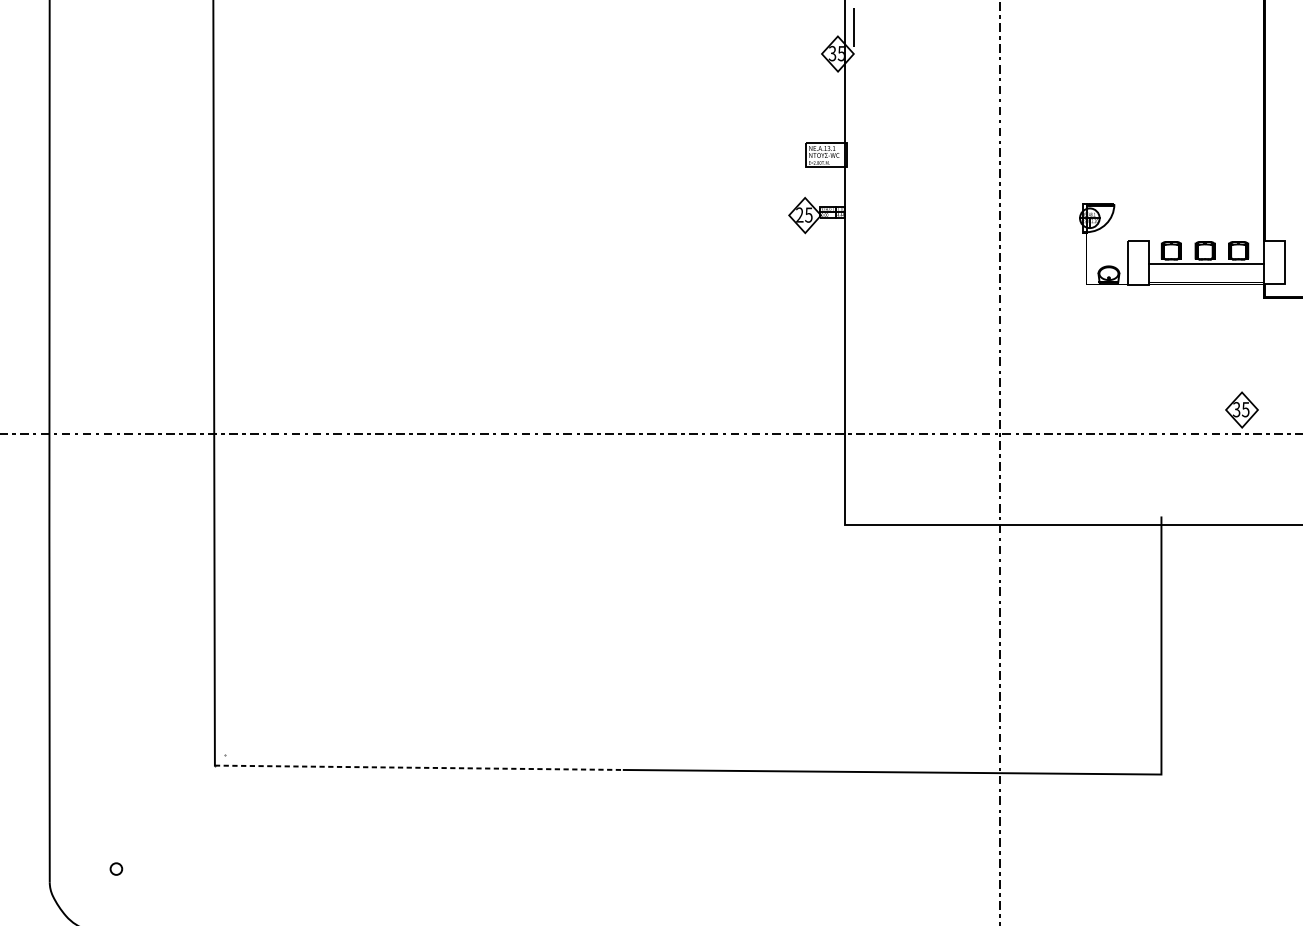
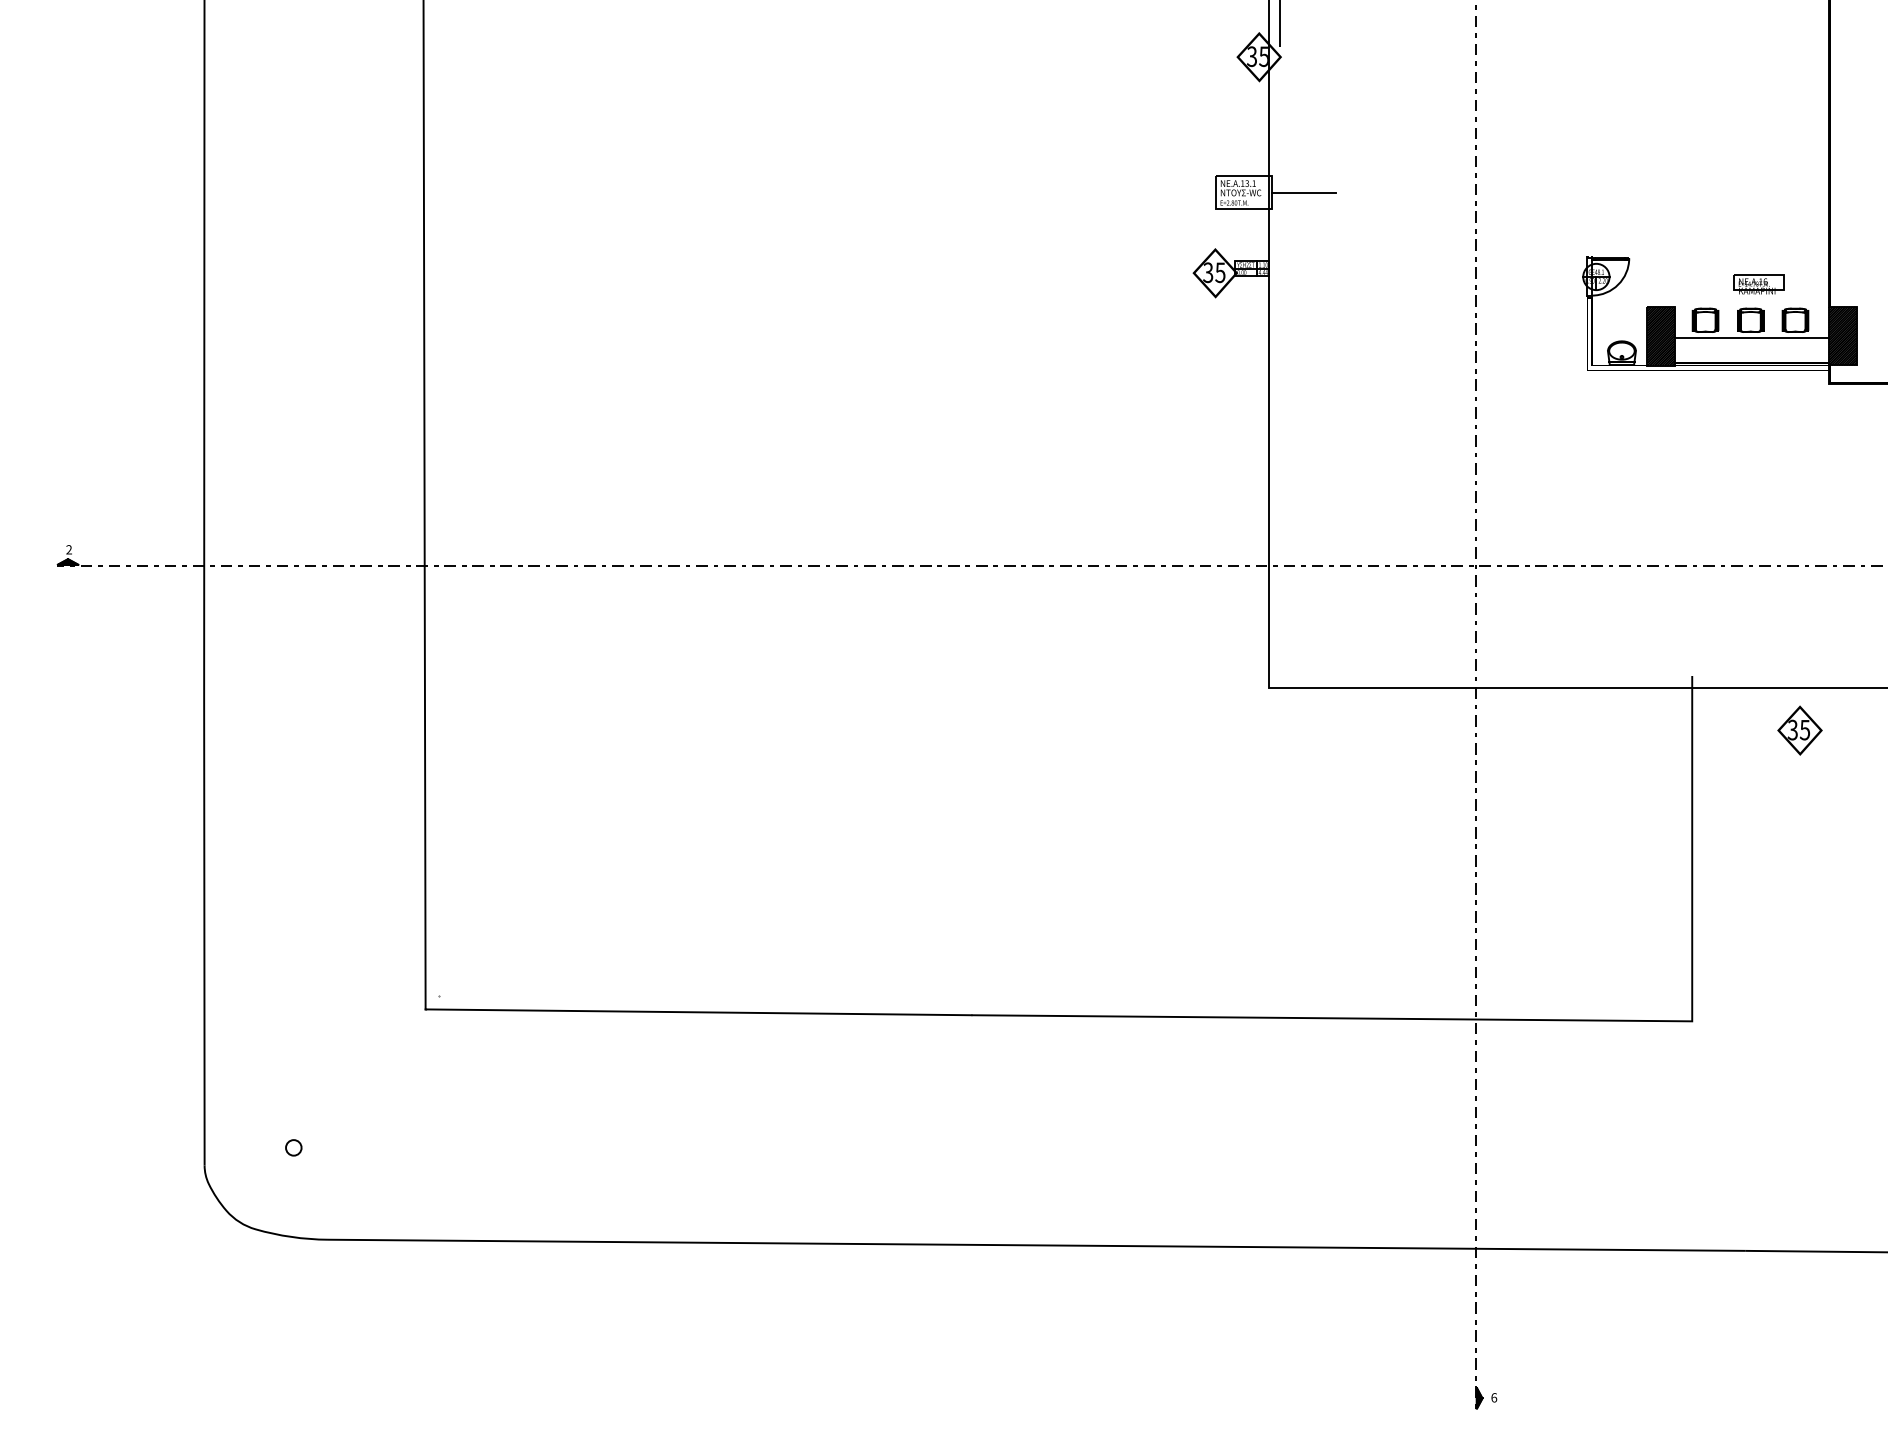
line: (870, 155) -> (1303, 192), added
text: (799, 215) -> (1208, 273), 25 -> 35
part: (1210, 223) -> (1758, 284), added
hatch: (1138, 262) -> (1661, 335), added
hatch: (1274, 262) -> (1843, 335), added
text: (1241, 409) -> (1799, 730), moved
line: (418, 767) -> (698, 1012), dashed -> solid

